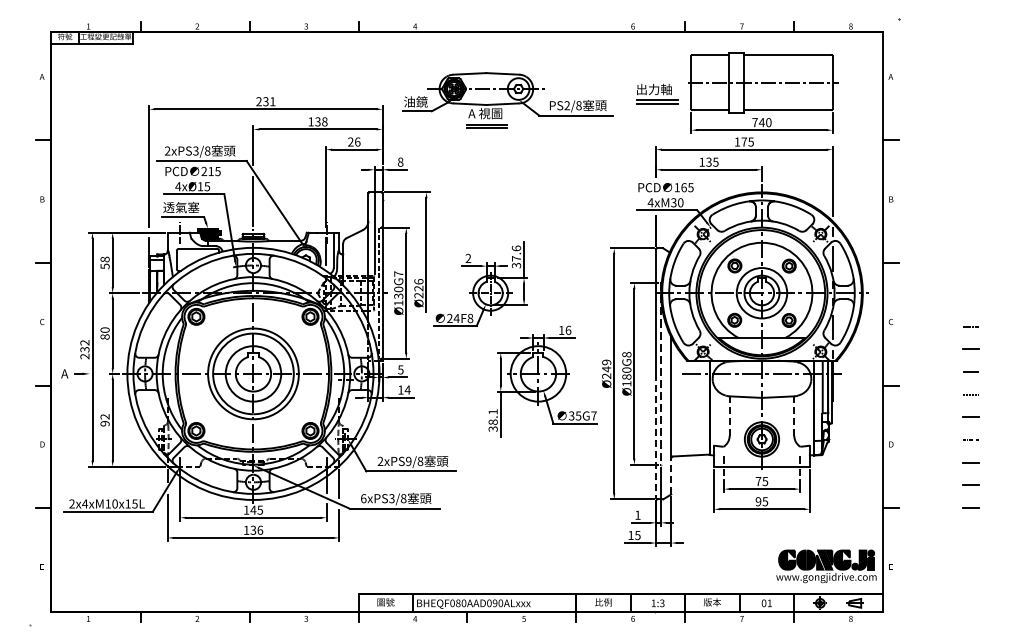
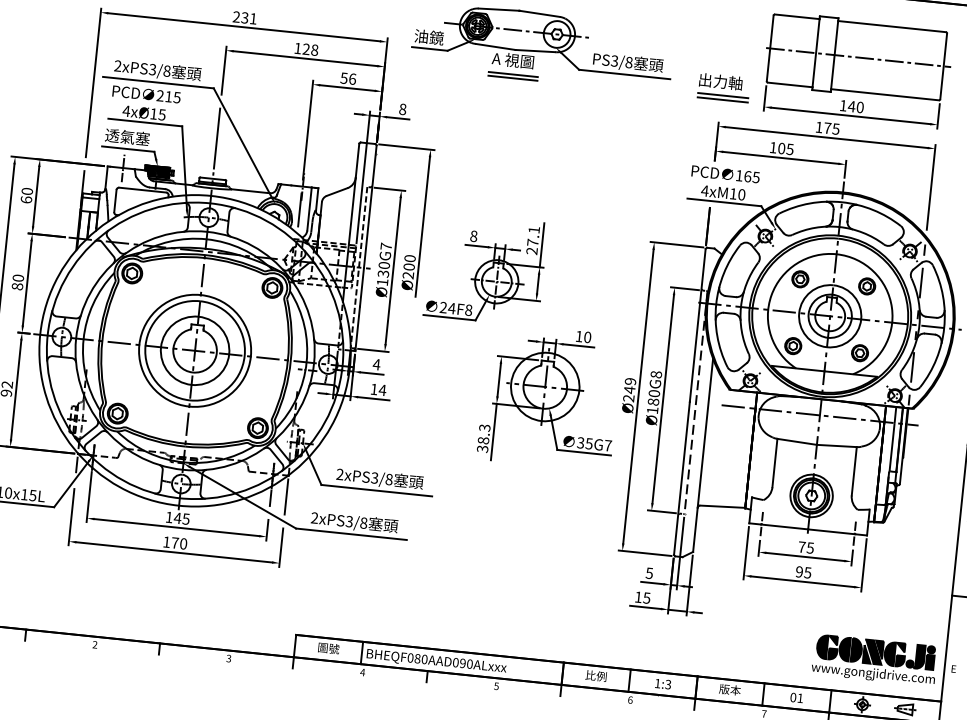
part: (657, 93) -> (724, 87), moved
text: (566, 106) -> (613, 61), PS2/8 -> PS3/8
text: (317, 122) -> (305, 50), 138 -> 128
text: (754, 122) -> (842, 105), 740 -> 140
text: (350, 141) -> (343, 77), 26 -> 56
text: (708, 161) -> (781, 147), 135 -> 105
text: (673, 202) -> (732, 193), 4xM30 -> 4xM10
text: (516, 256) -> (533, 239), 37.6 -> 27.1
text: (468, 258) -> (473, 236), 2 -> 8
text: (104, 262) -> (26, 195), 58 -> 60
text: (418, 284) -> (409, 261), Ø226 -> Ø200
text: (568, 329) -> (587, 336), 16 -> 10
text: (400, 369) -> (376, 364), 5 -> 4
text: (492, 411) -> (484, 427), 38.1 -> 38.3
line: (729, 416) -> (774, 463), dashed -> solid
line: (794, 416) -> (854, 471), dashed -> solid
line: (656, 436) -> (682, 478), dashed -> solid
text: (408, 461) -> (374, 478), 2xPS9/8 -> 2xPS3/8
line: (671, 476) -> (695, 529), dashed -> solid
text: (363, 498) -> (314, 517), 6xPS3/8 -> 2xPS3/8
text: (637, 514) -> (649, 572), 1 -> 5
text: (256, 529) -> (179, 542), 136 -> 170

